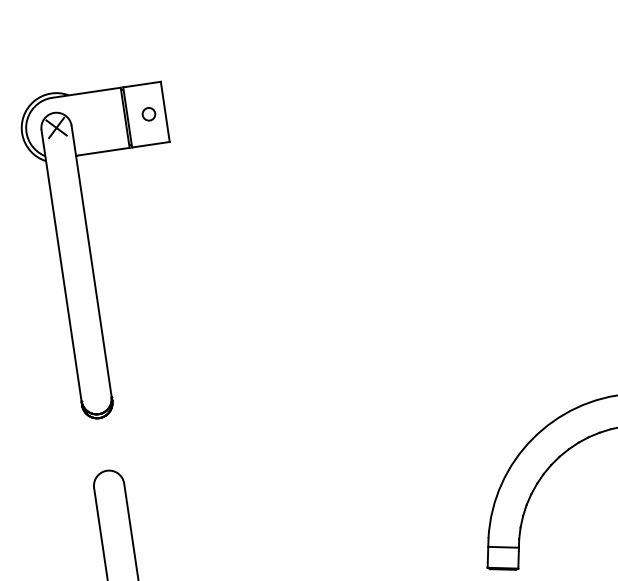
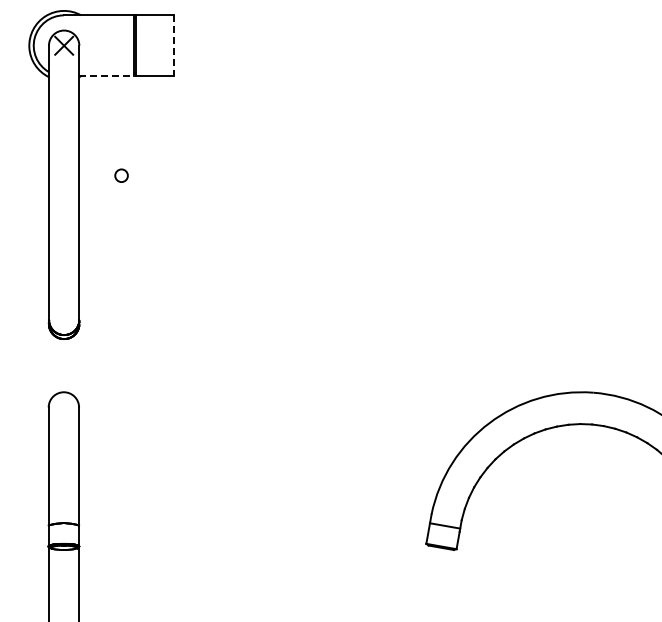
line: (165, 112) -> (174, 46), solid -> dashed
circle: (148, 114) -> (121, 175), moved
line: (102, 152) -> (106, 76), solid -> dashed

